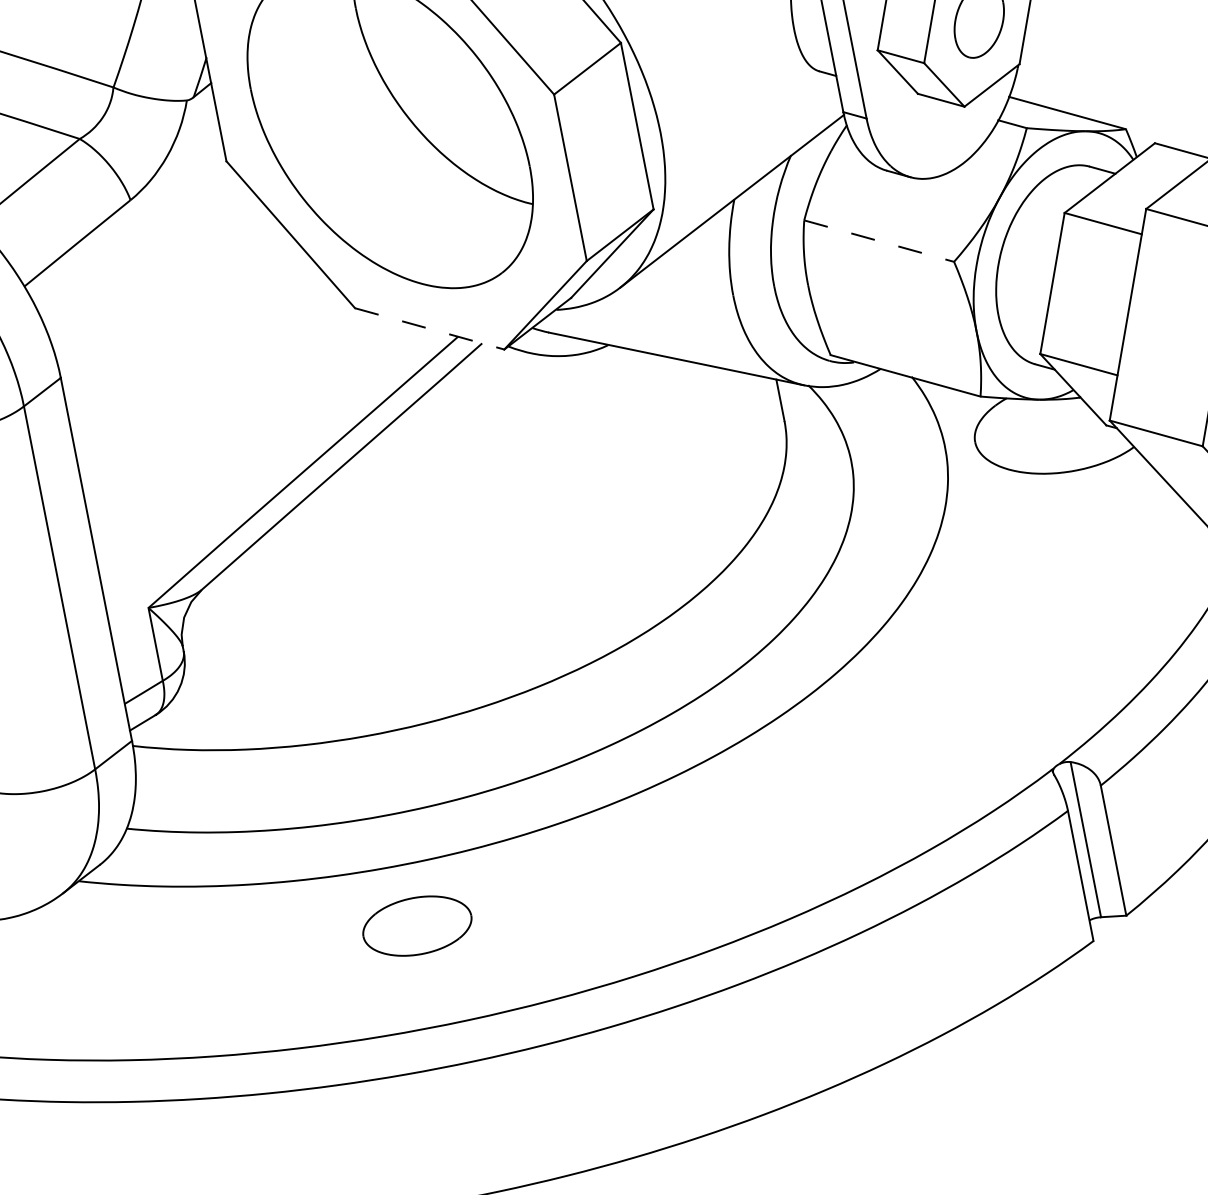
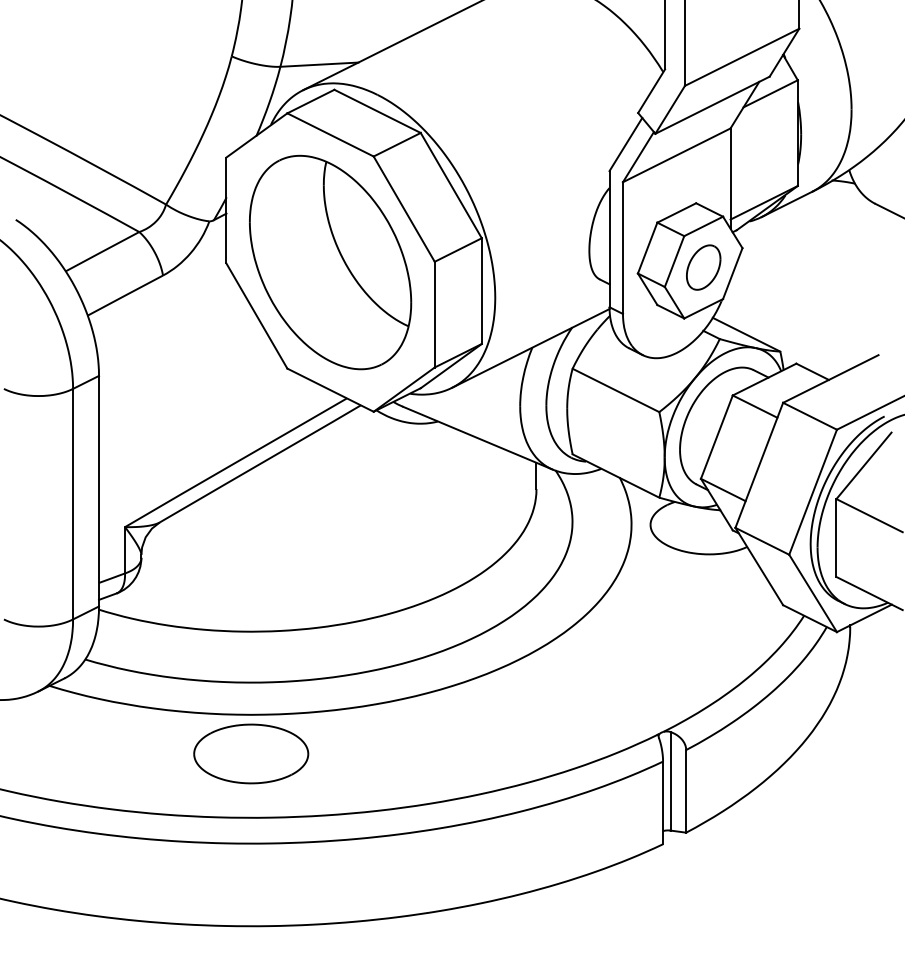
line: (880, 241) -> (616, 390), dashed -> solid
line: (429, 329) -> (330, 390), dashed -> solid
part: (417, 925) -> (251, 753), size x1.67

